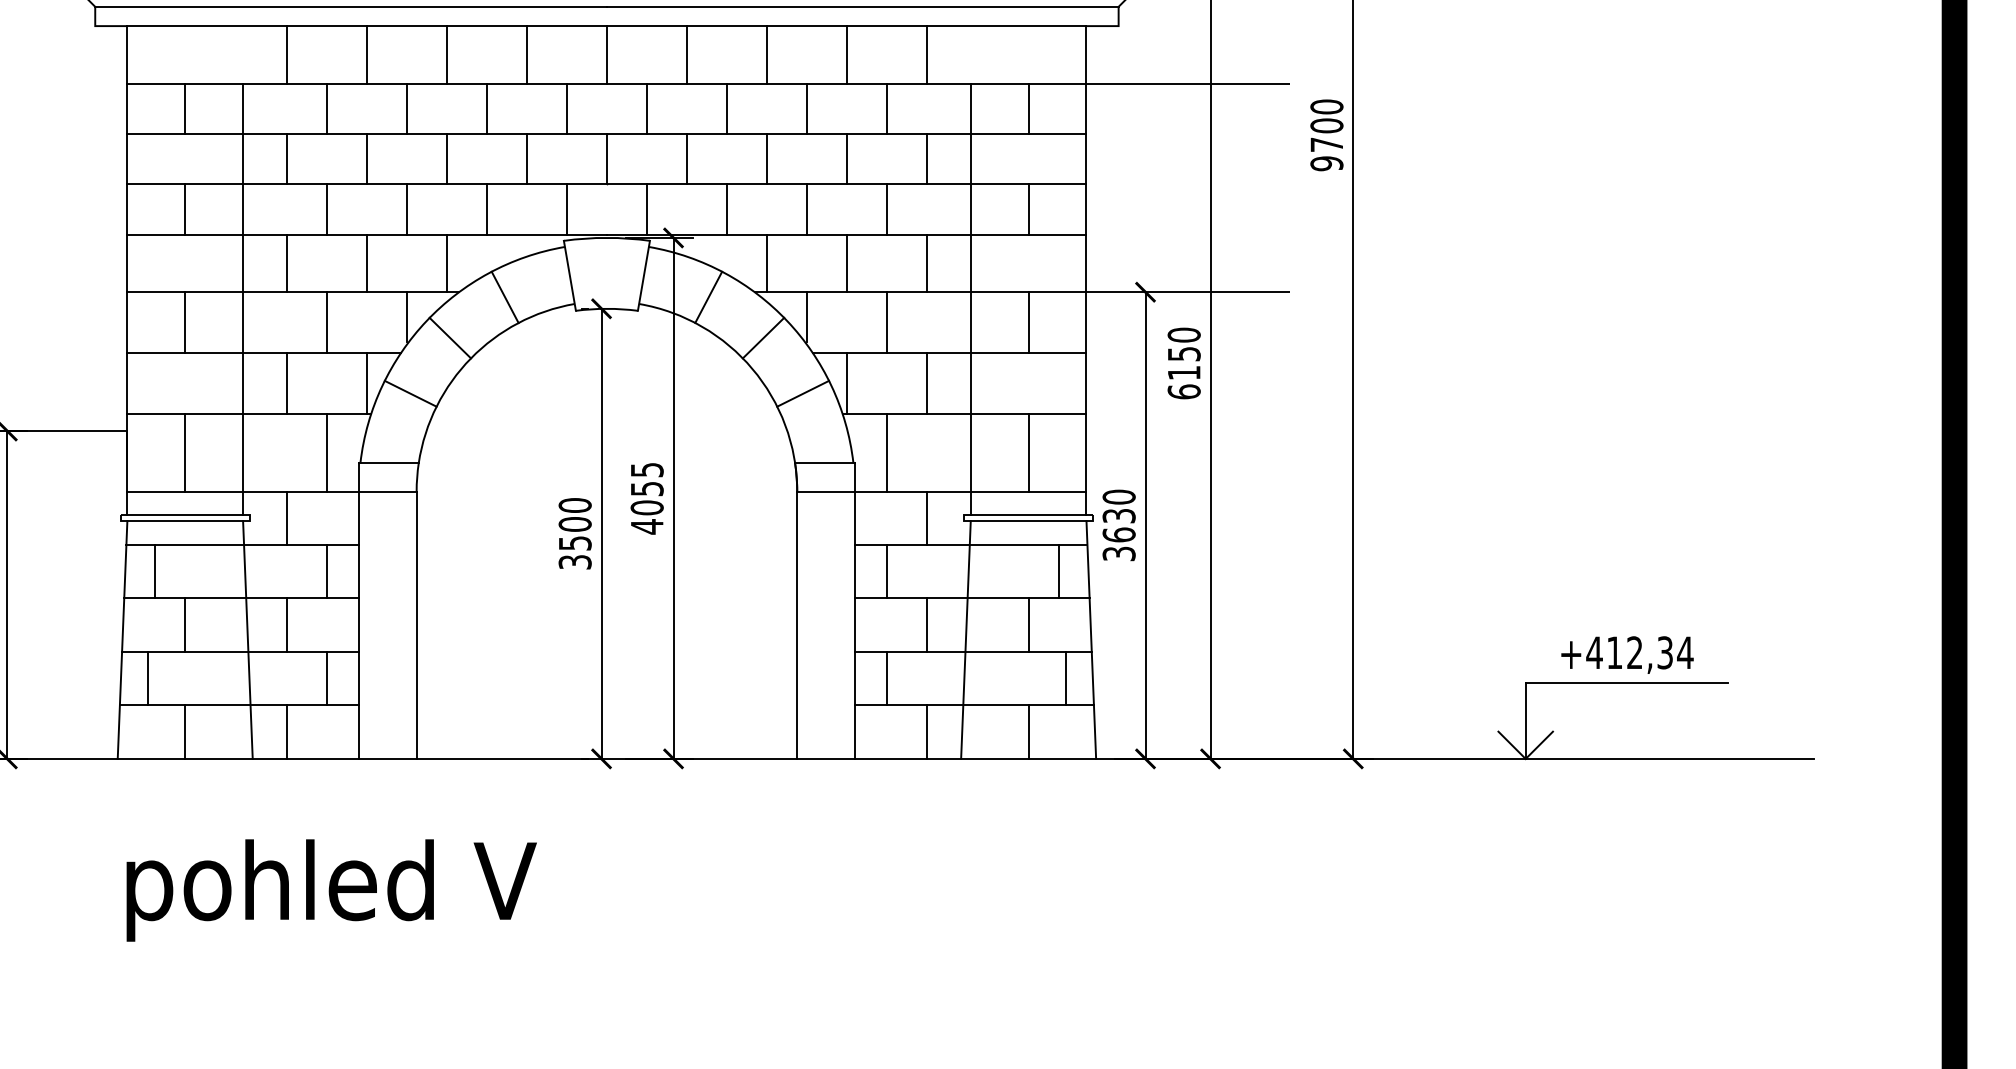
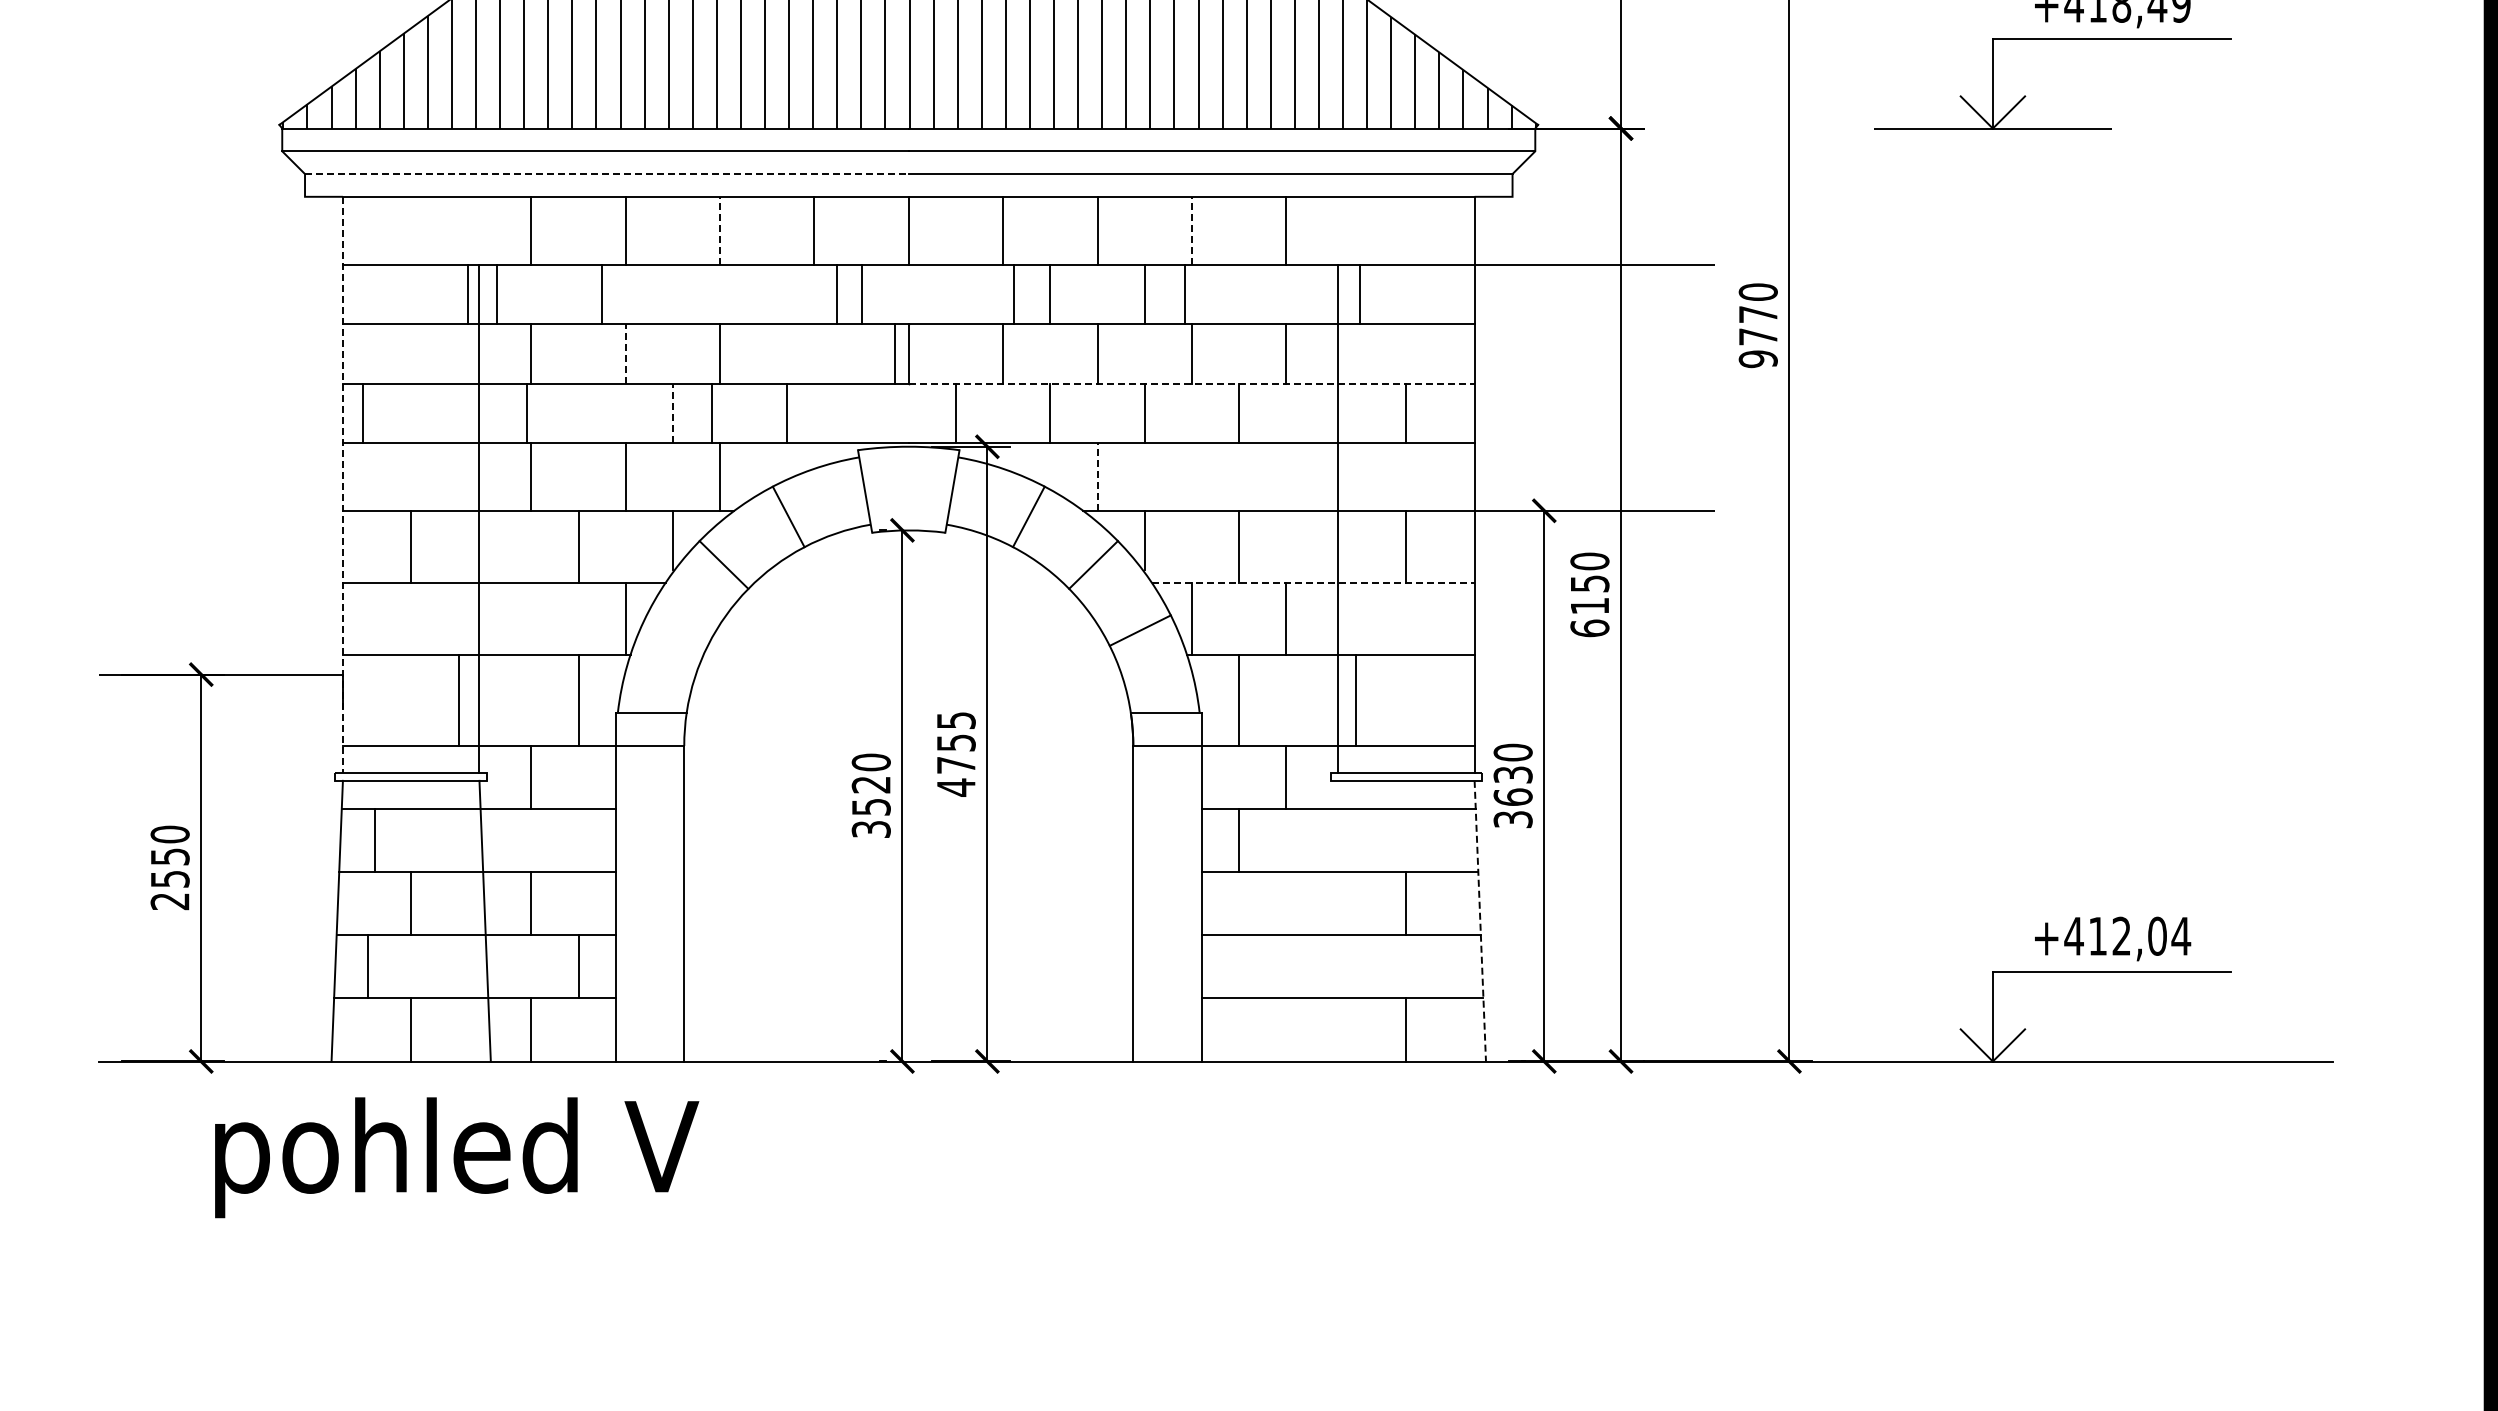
line: (350, 7) -> (606, 174), solid -> dashed
line: (447, 54) -> (720, 230), solid -> dashed
line: (846, 54) -> (1191, 230), solid -> dashed
line: (185, 108) -> (468, 294), moved
line: (327, 108) -> (496, 294), moved
line: (406, 108) -> (601, 294), moved
line: (487, 108) -> (837, 294), moved
line: (646, 108) -> (1013, 294), moved
line: (887, 108) -> (1185, 294), moved
line: (1028, 108) -> (1360, 294), moved
text: (1326, 125) -> (1757, 314), 9700 -> 9770
line: (366, 158) -> (625, 353), solid -> dashed
line: (527, 158) -> (895, 353), moved
line: (846, 184) -> (1191, 383), solid -> dashed
line: (185, 208) -> (363, 412), moved
line: (327, 208) -> (526, 412), moved
line: (487, 208) -> (712, 412), moved
line: (566, 208) -> (786, 412), moved
line: (406, 209) -> (672, 413), solid -> dashed
line: (766, 263) -> (1097, 476), solid -> dashed
line: (846, 263) -> (1191, 476), removed
line: (927, 263) -> (1286, 476), removed
line: (127, 270) -> (342, 485), solid -> dashed
line: (949, 352) -> (1313, 582), solid -> dashed
line: (287, 383) -> (531, 618), removed
line: (410, 393) -> (676, 630), removed
line: (185, 452) -> (459, 699), moved
line: (1028, 452) -> (1356, 699), moved
text: (646, 508) -> (955, 765), 4055 -> 4755
text: (574, 524) -> (870, 784), 3500 -> 3520
line: (327, 571) -> (578, 840), removed
line: (1059, 571) -> (1442, 840), removed
line: (927, 625) -> (1286, 903), removed
line: (966, 639) -> (1332, 920), removed
line: (1091, 640) -> (1480, 921), solid -> dashed
text: (1665, 652) -> (2157, 935), +412,34 -> +412,04
line: (887, 678) -> (1239, 966), removed
line: (1065, 678) -> (1449, 966), removed
line: (927, 731) -> (1286, 1029), removed
text: (332, 890) -> (457, 1157), moved

